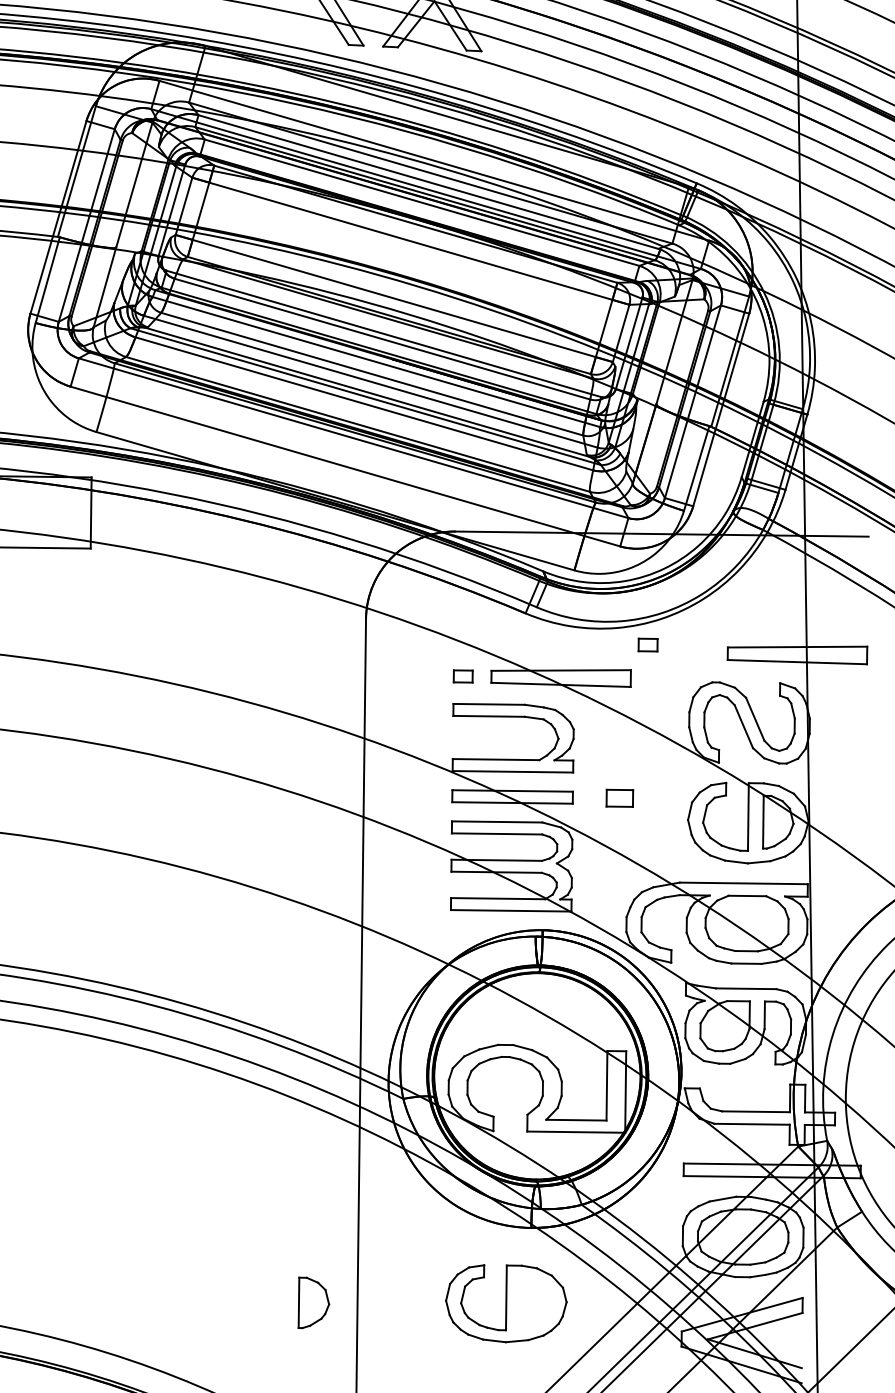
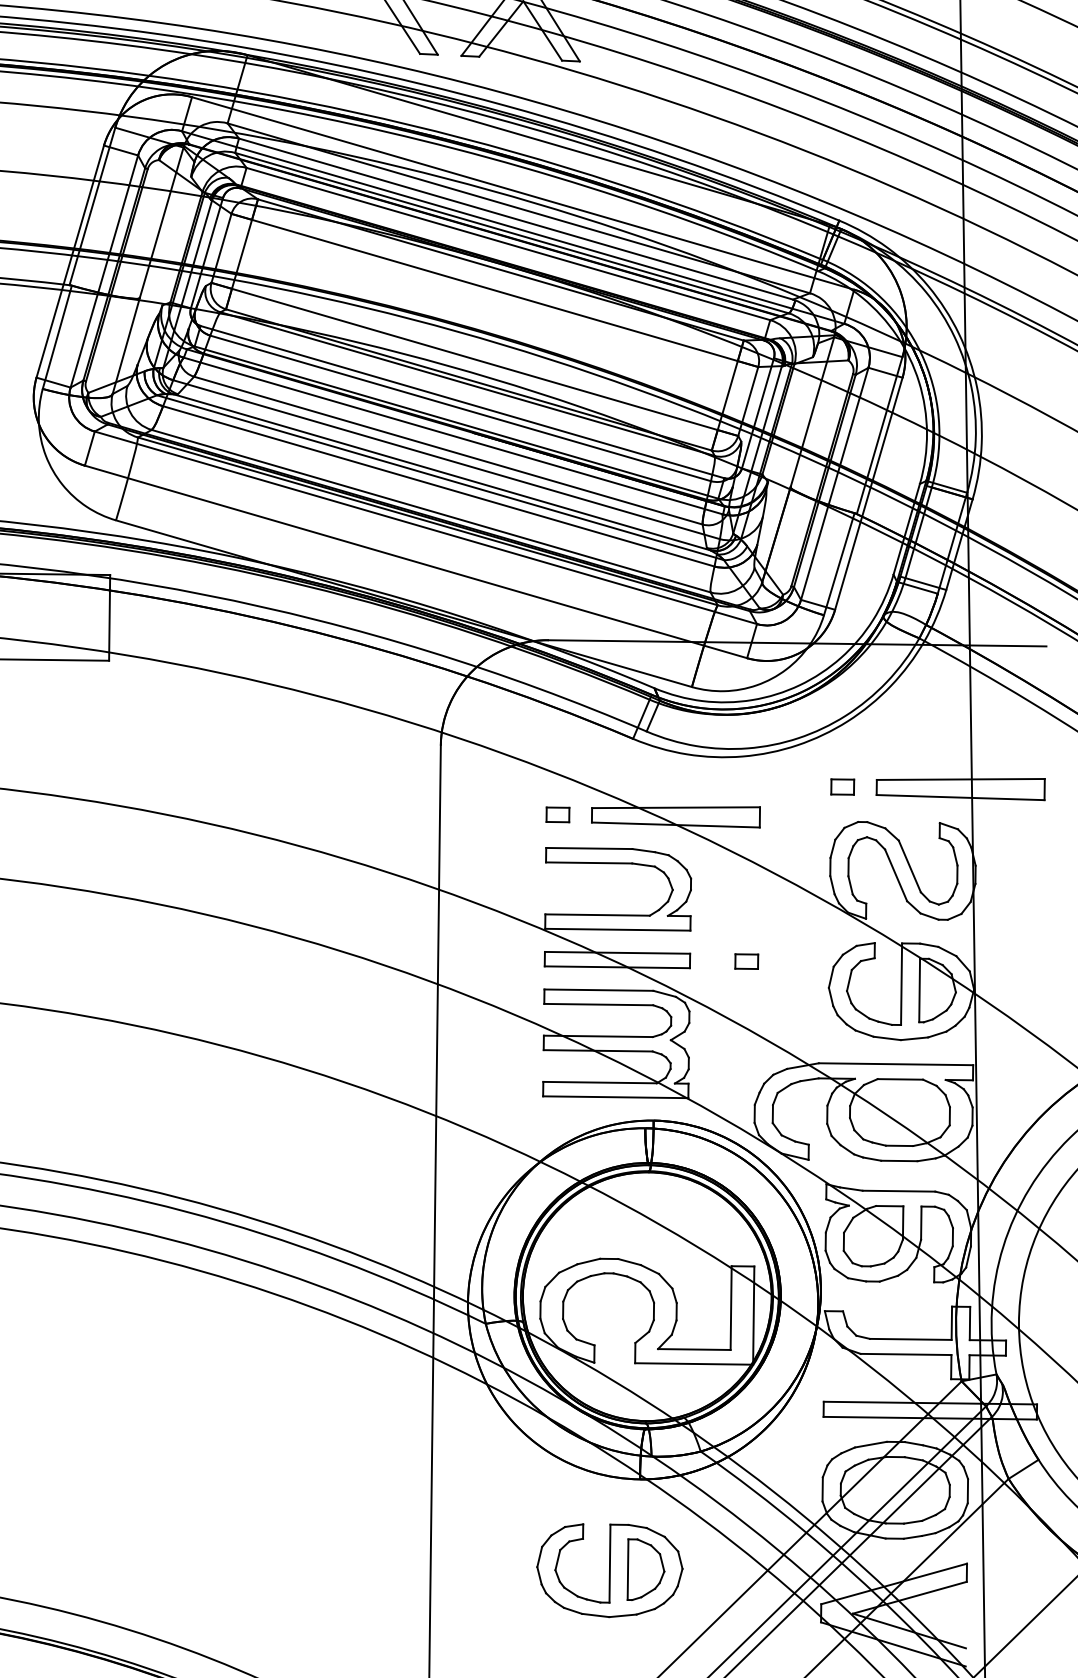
part: (647, 644) -> (842, 786), moved
part: (619, 798) -> (746, 961), size x0.71
part: (313, 1302) -> (645, 1569), moved

